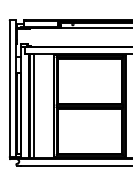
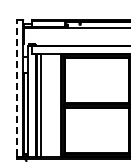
line: (9, 88) -> (16, 88), solid -> dashed

